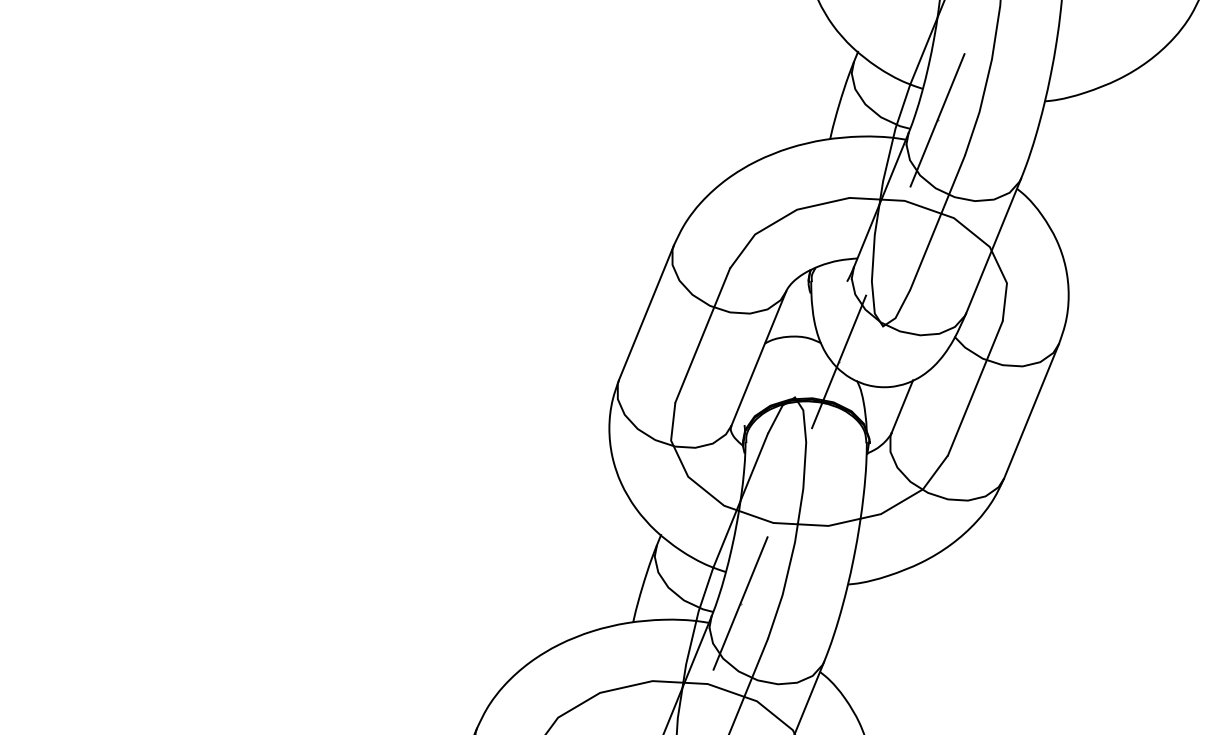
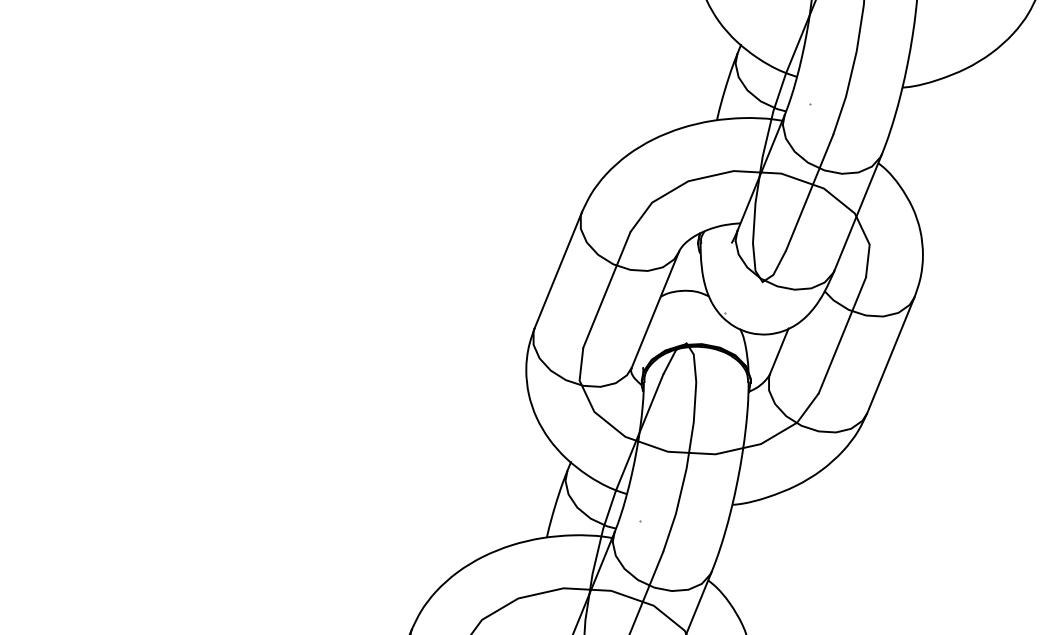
line: (937, 120) -> (809, 104), removed
line: (838, 361) -> (724, 312), removed
line: (740, 603) -> (639, 521), removed

